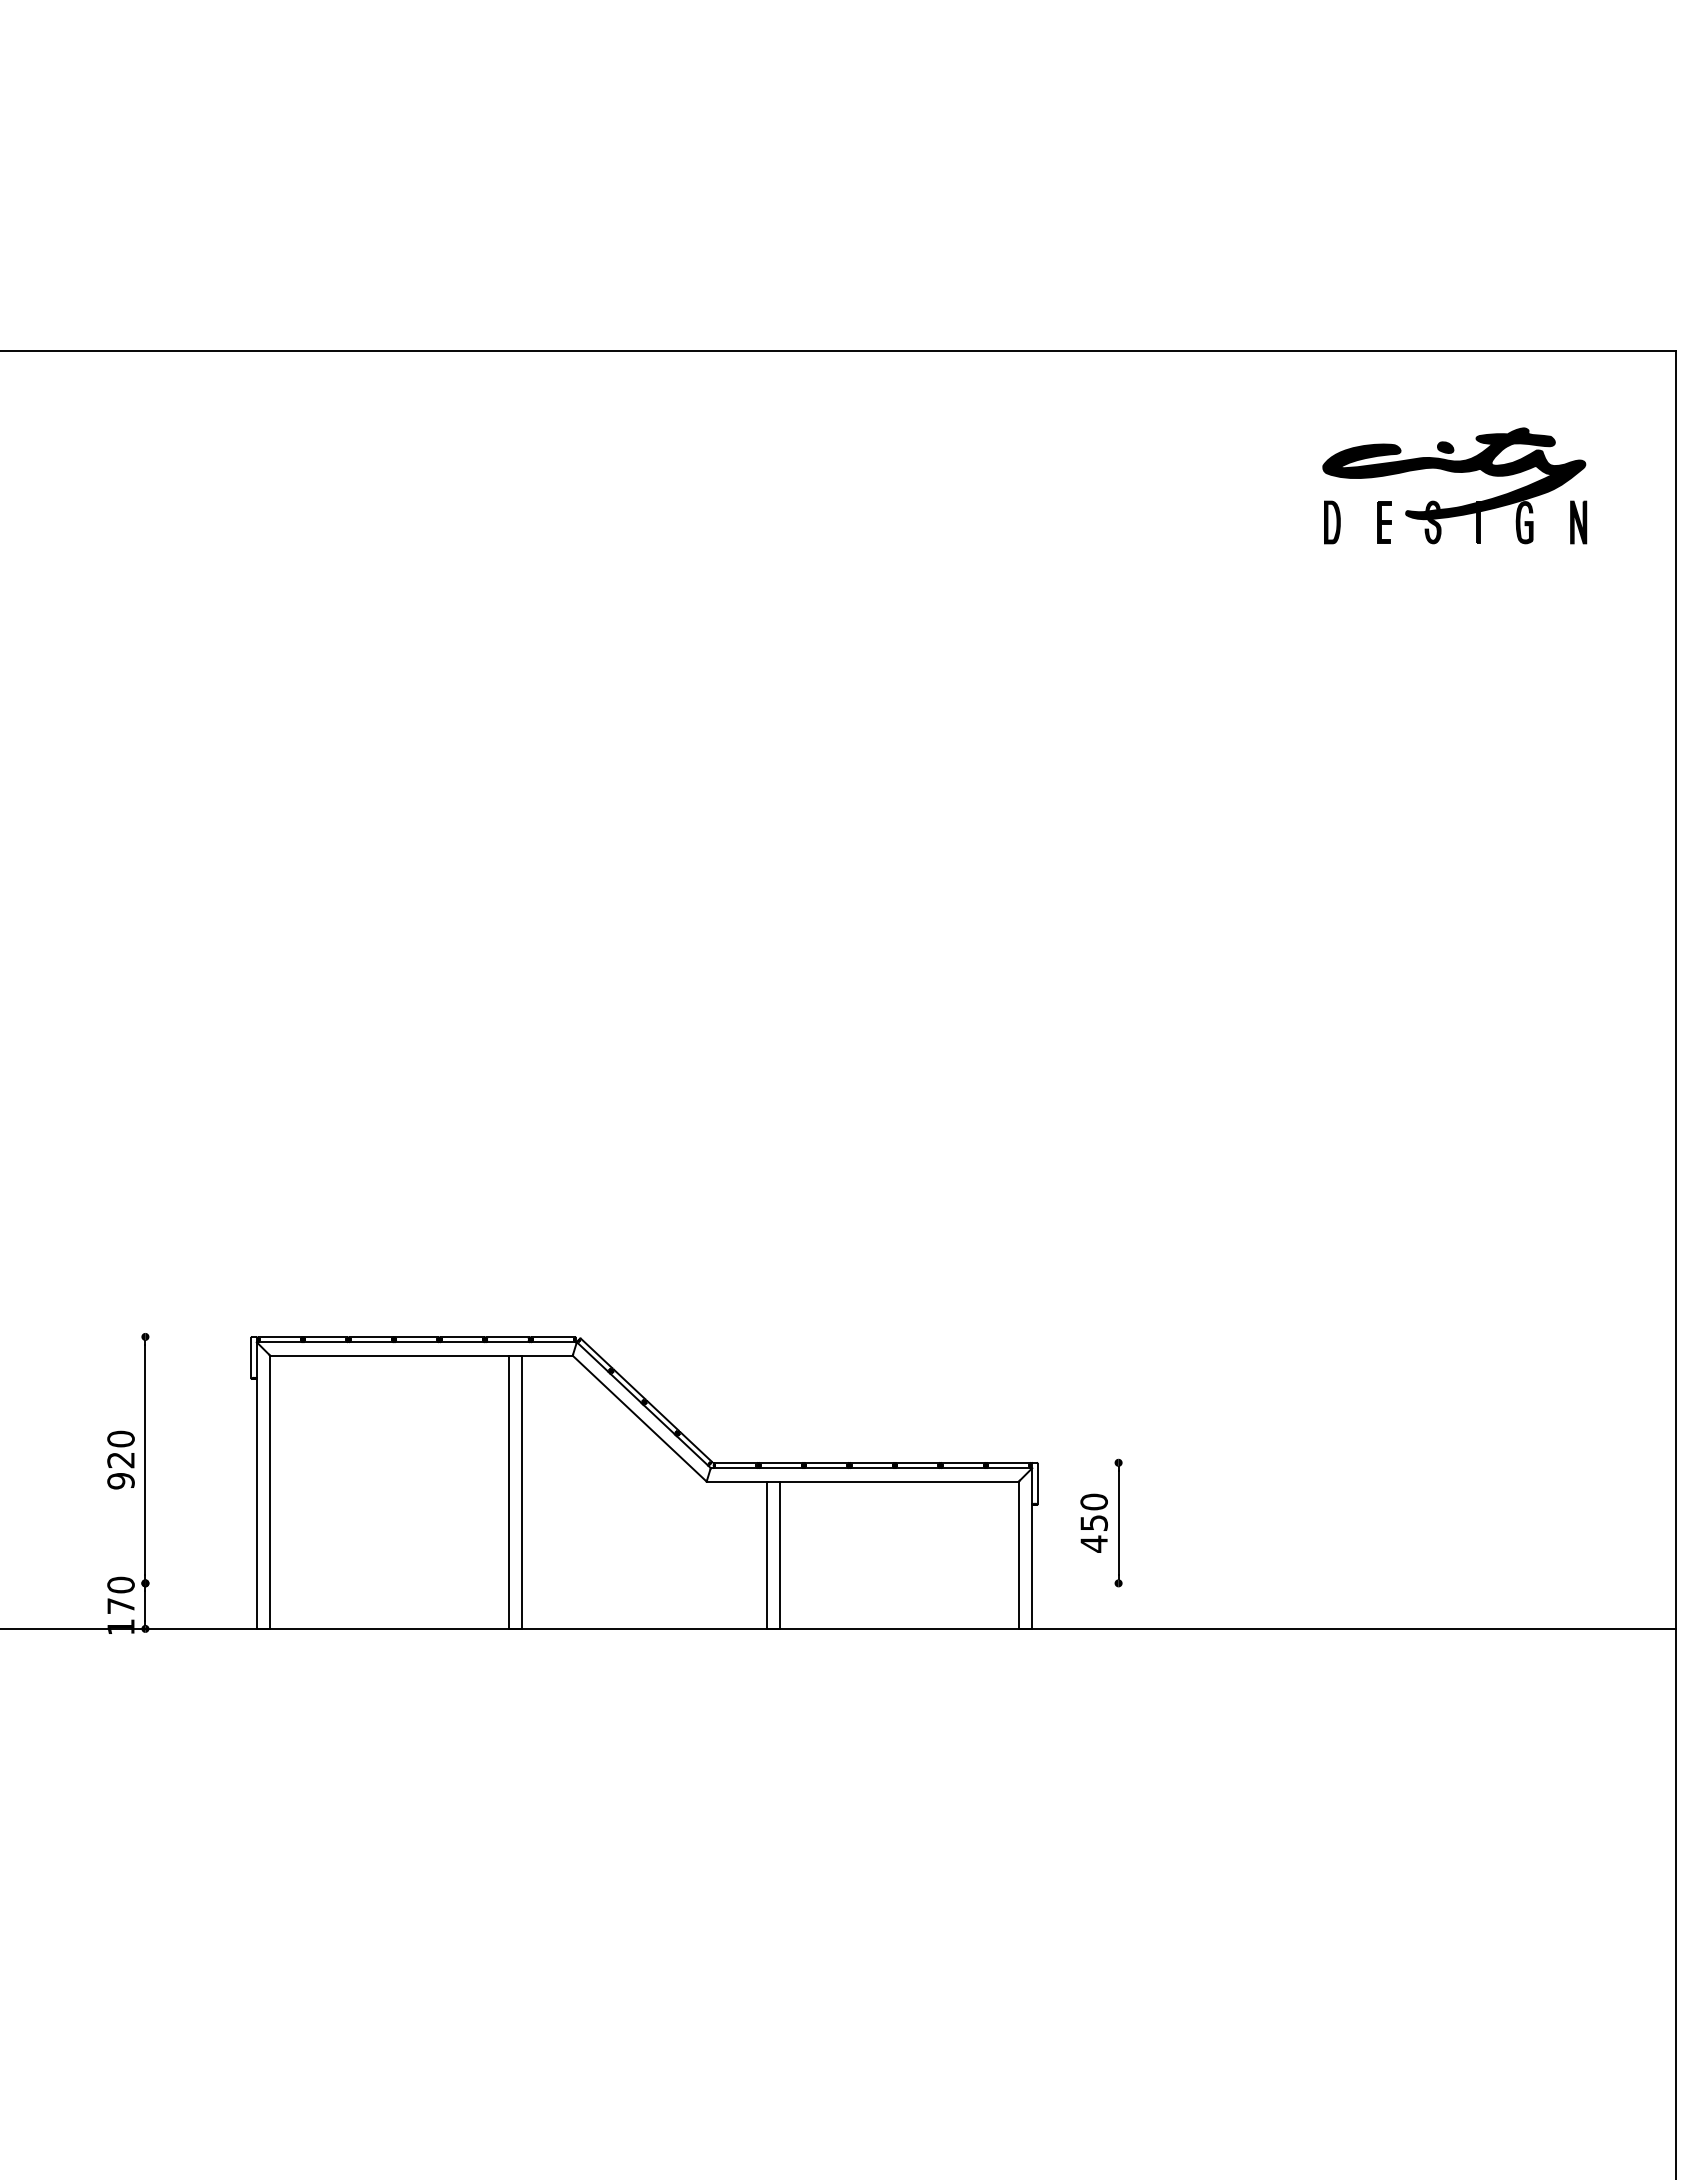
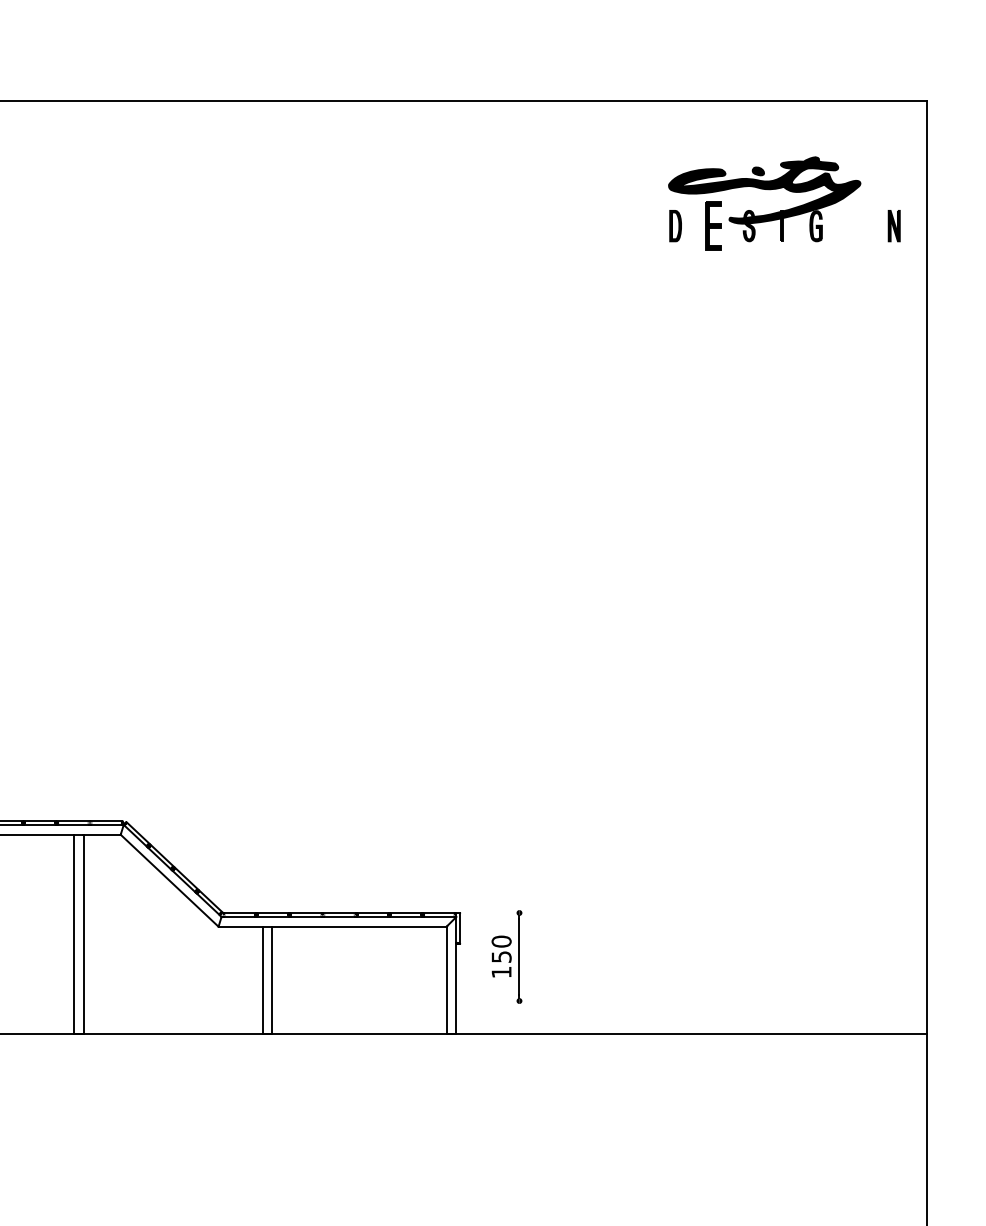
part: (1384, 522) -> (713, 226), size x1.6
part: (1578, 522) -> (894, 226), moved
text: (1093, 1543) -> (501, 971), 450 -> 150

